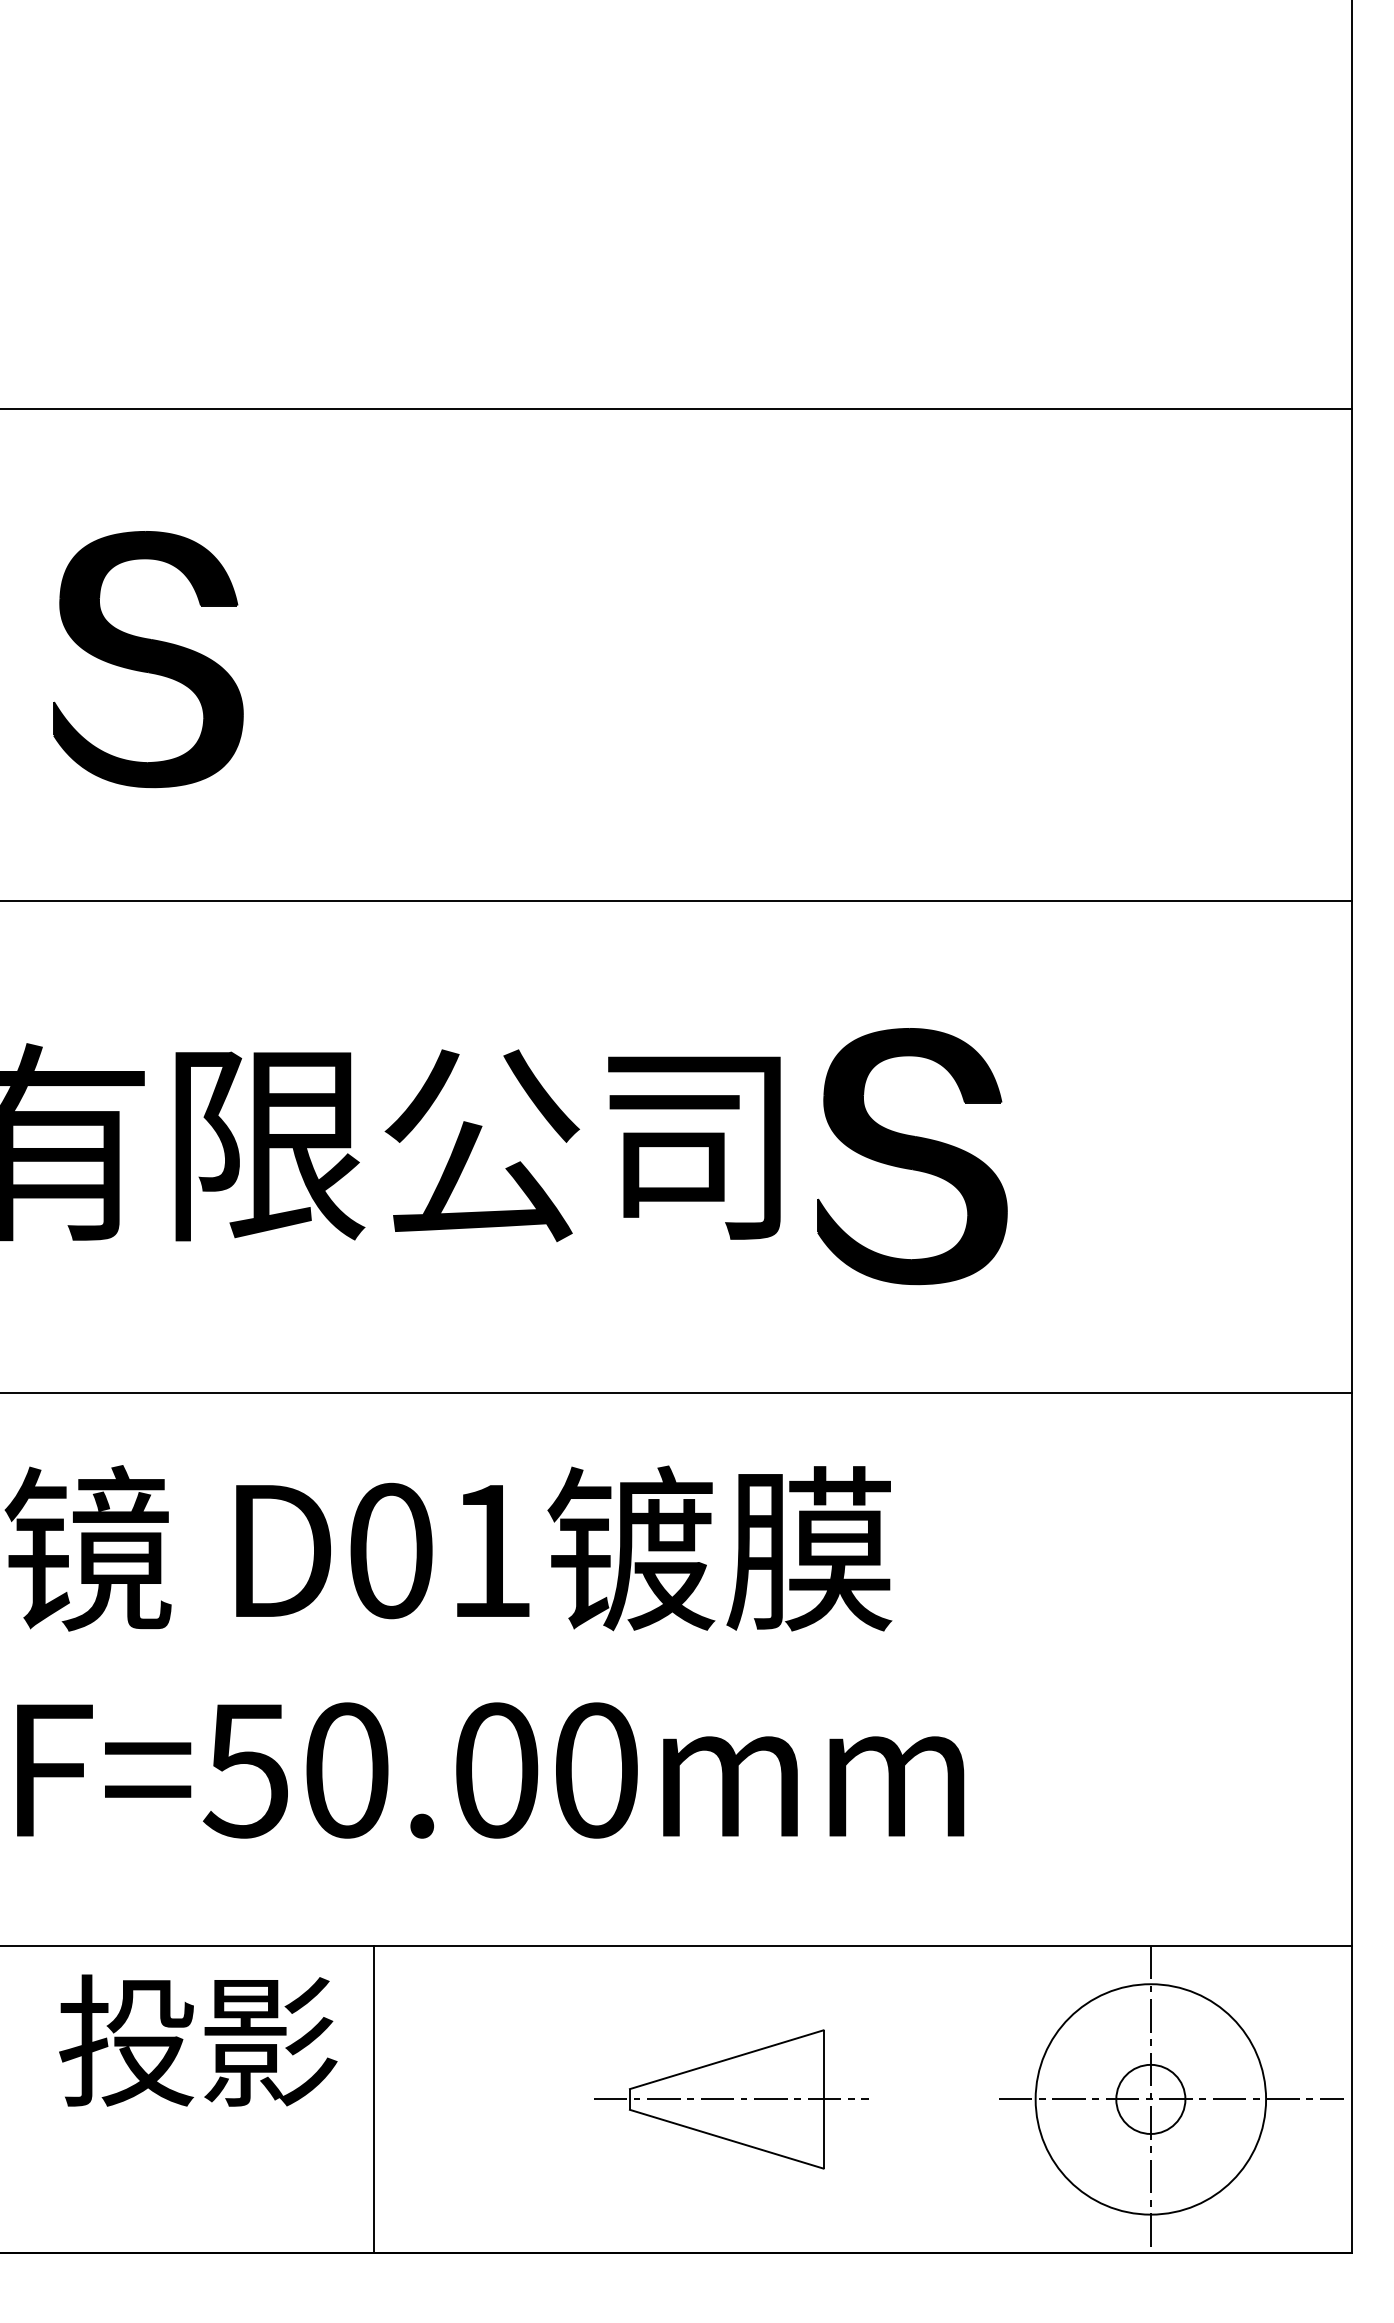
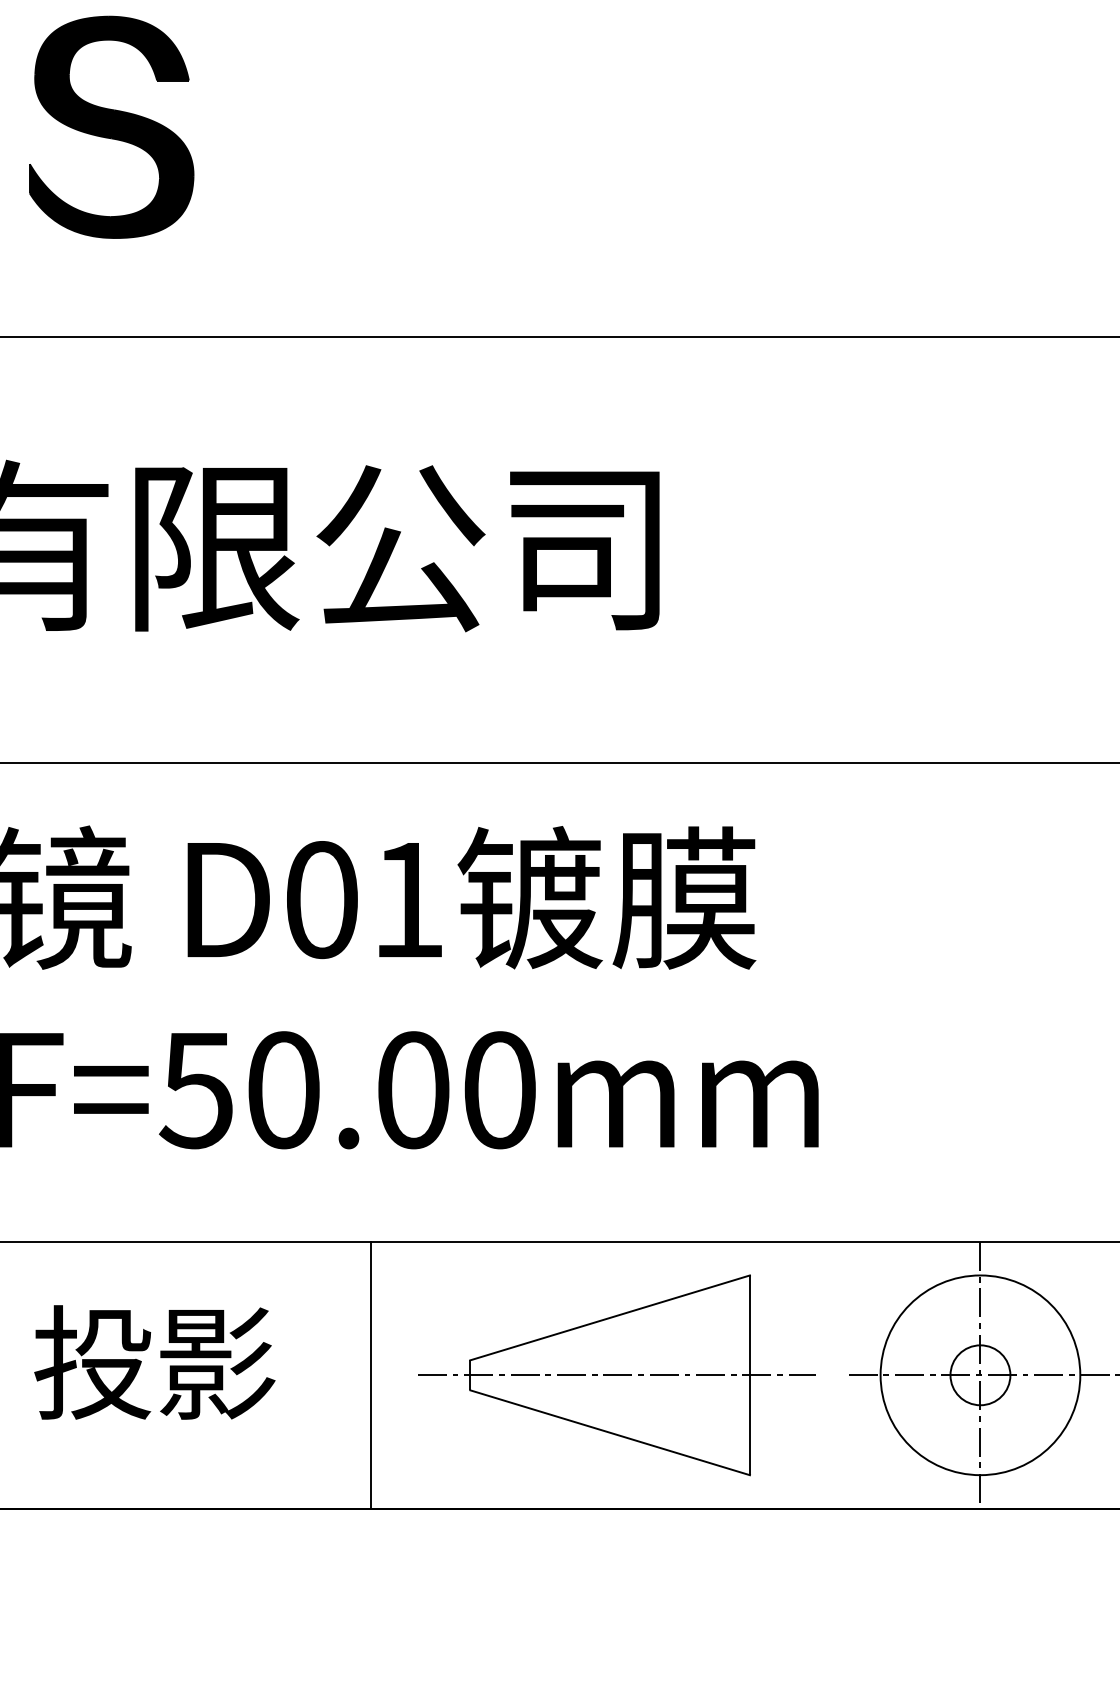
part: (912, 1156) -> (773, 558), removed
text: (198, 2040) -> (155, 1362), moved
line: (374, 2099) -> (370, 1375), moved
part: (731, 2099) -> (616, 1375), size x1.67

